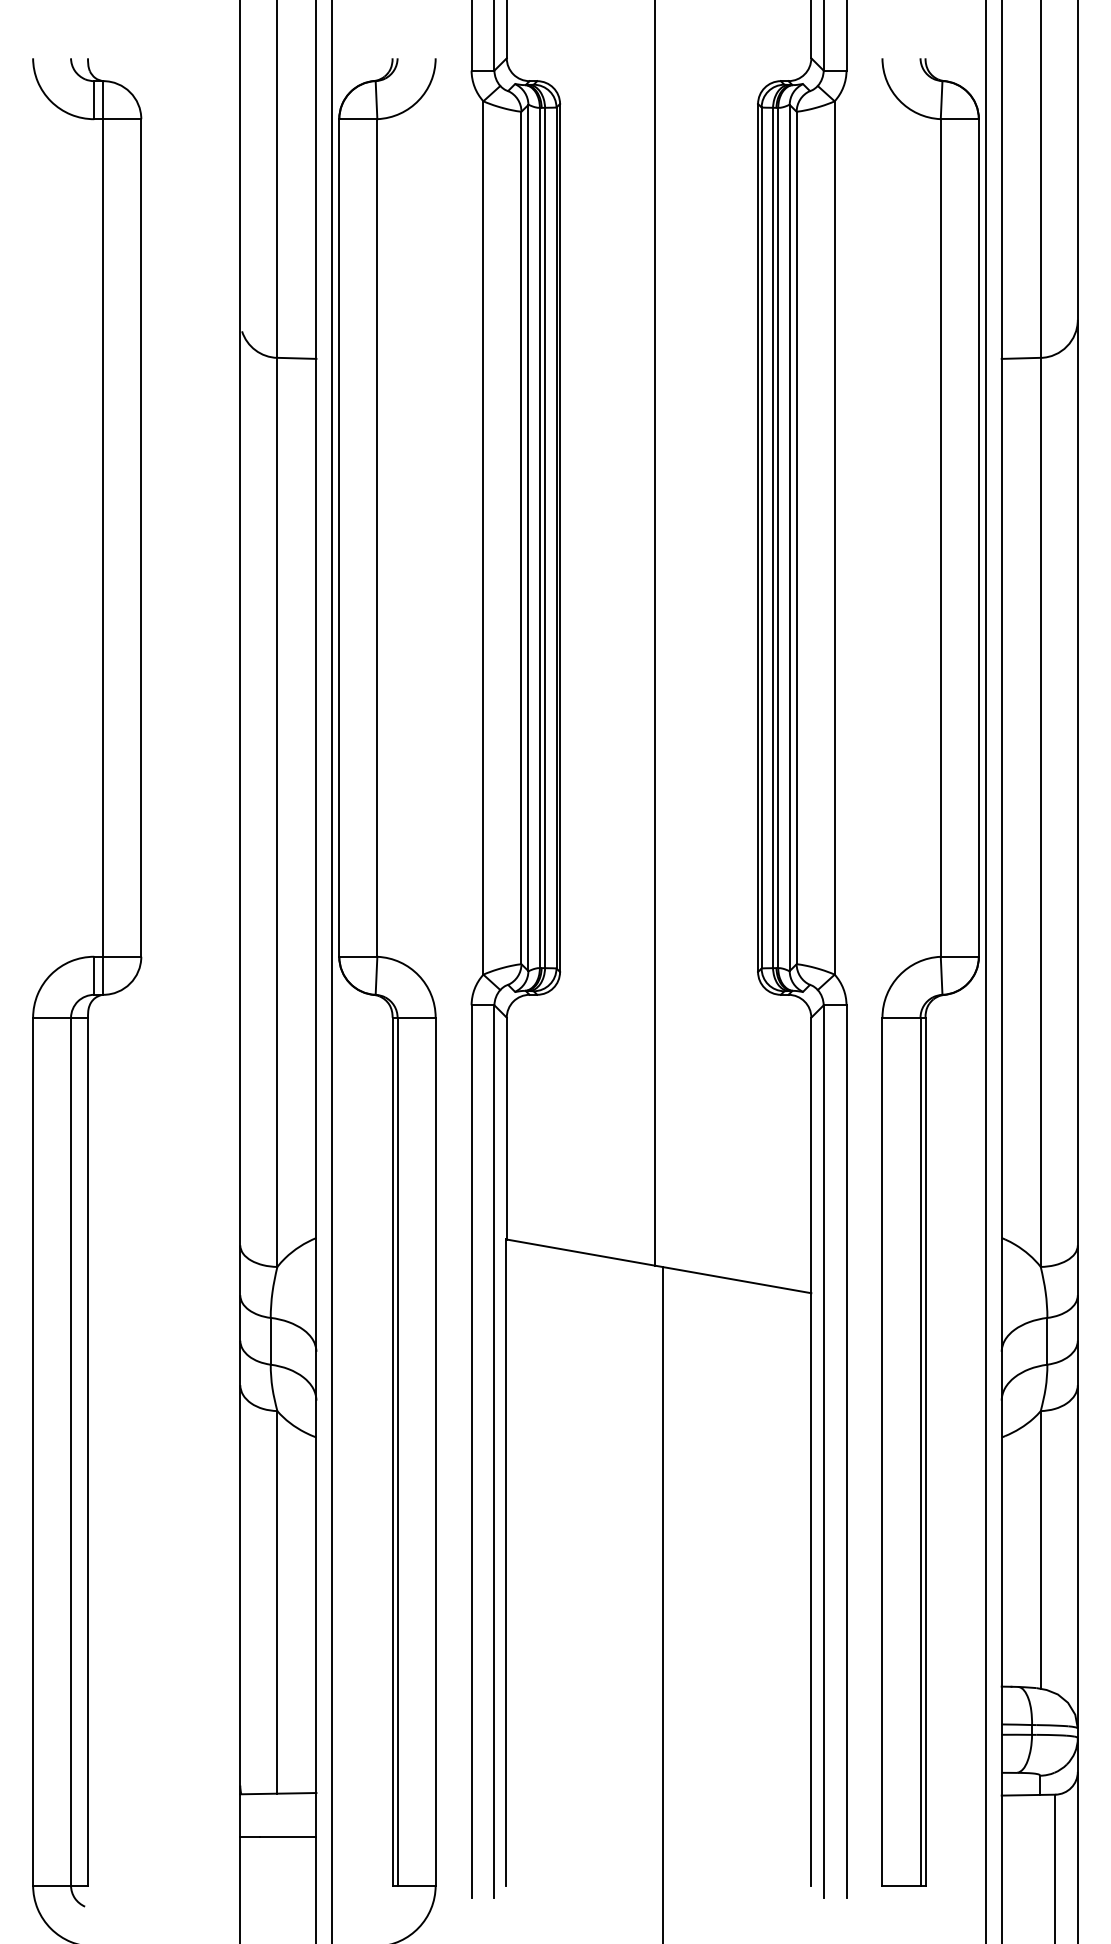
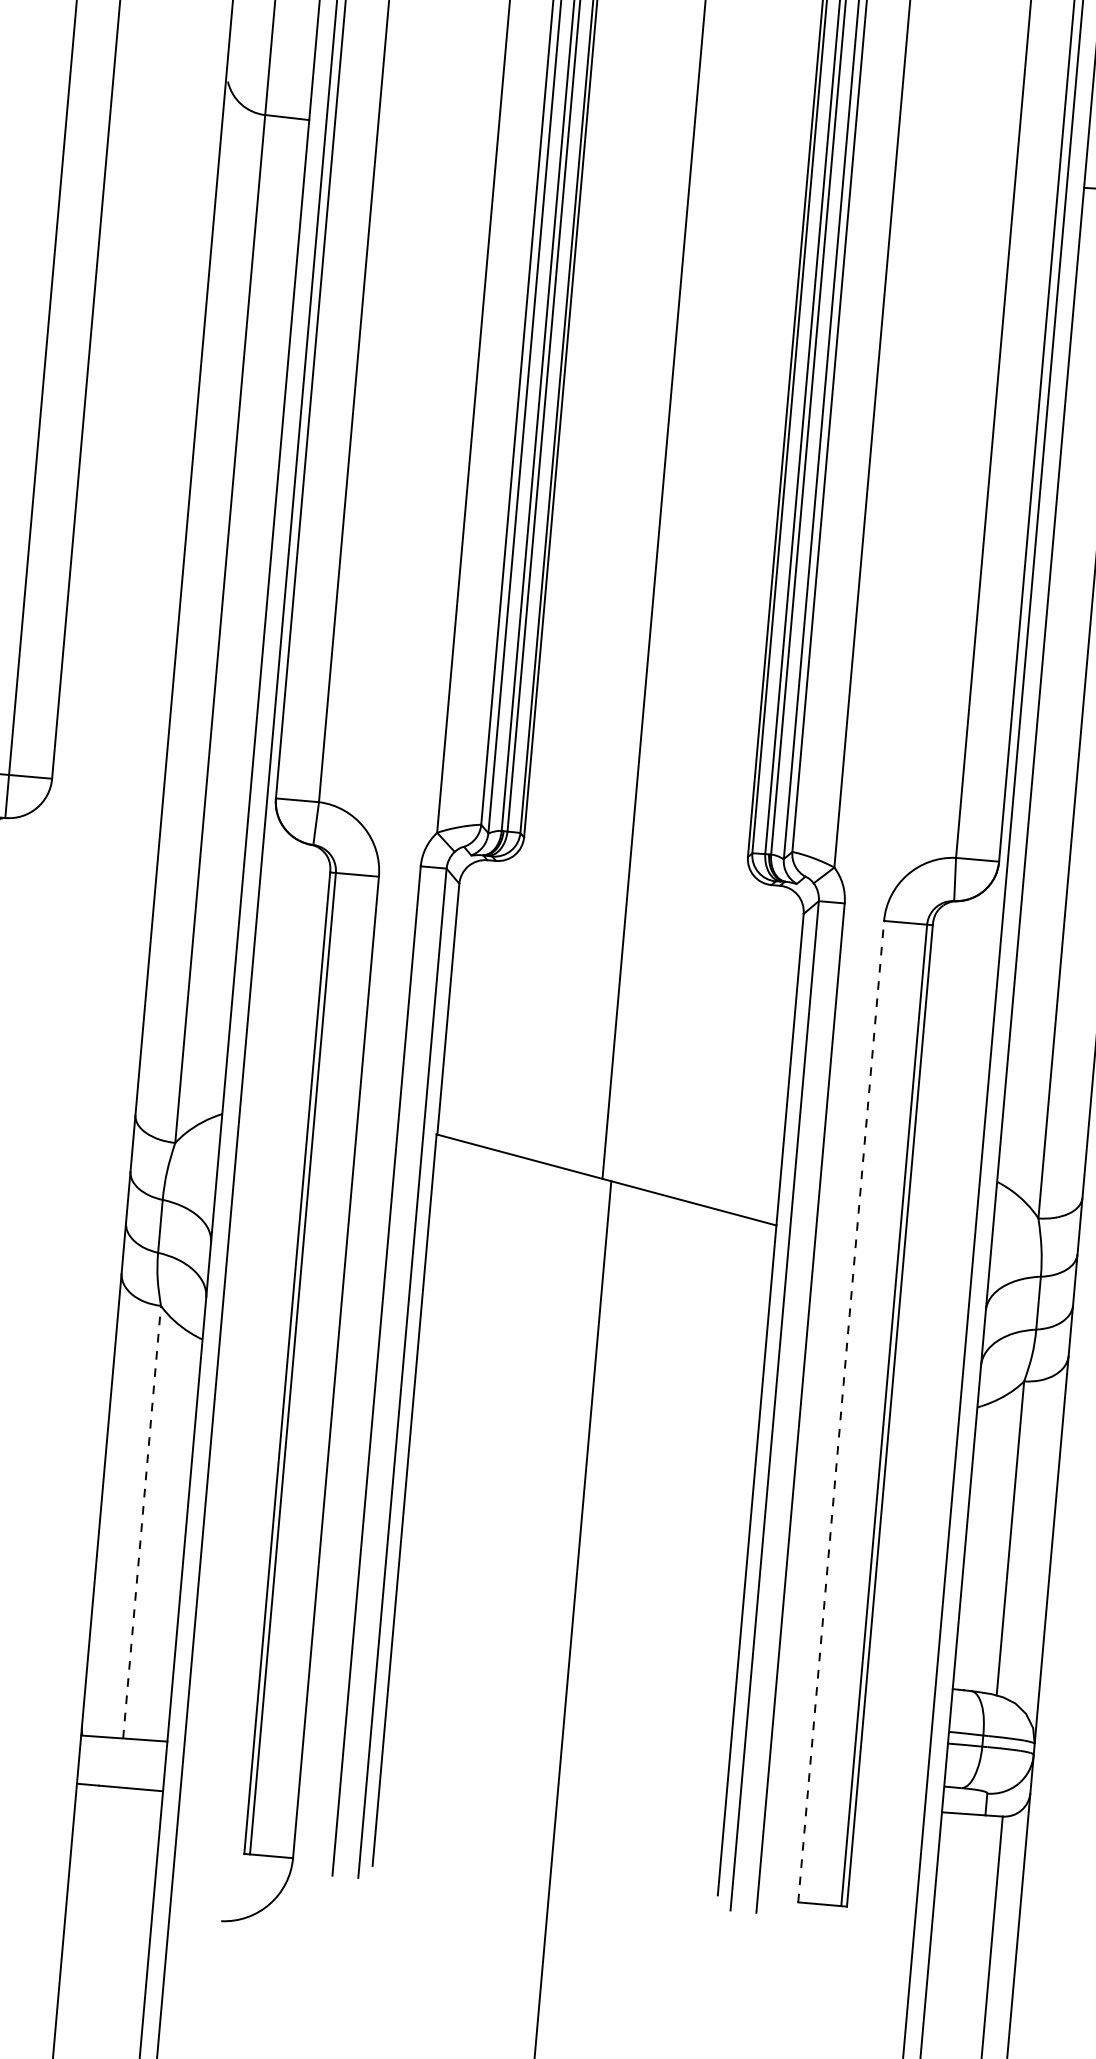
line: (882, 1451) -> (841, 1411), solid -> dashed
line: (277, 1601) -> (142, 1521), solid -> dashed

